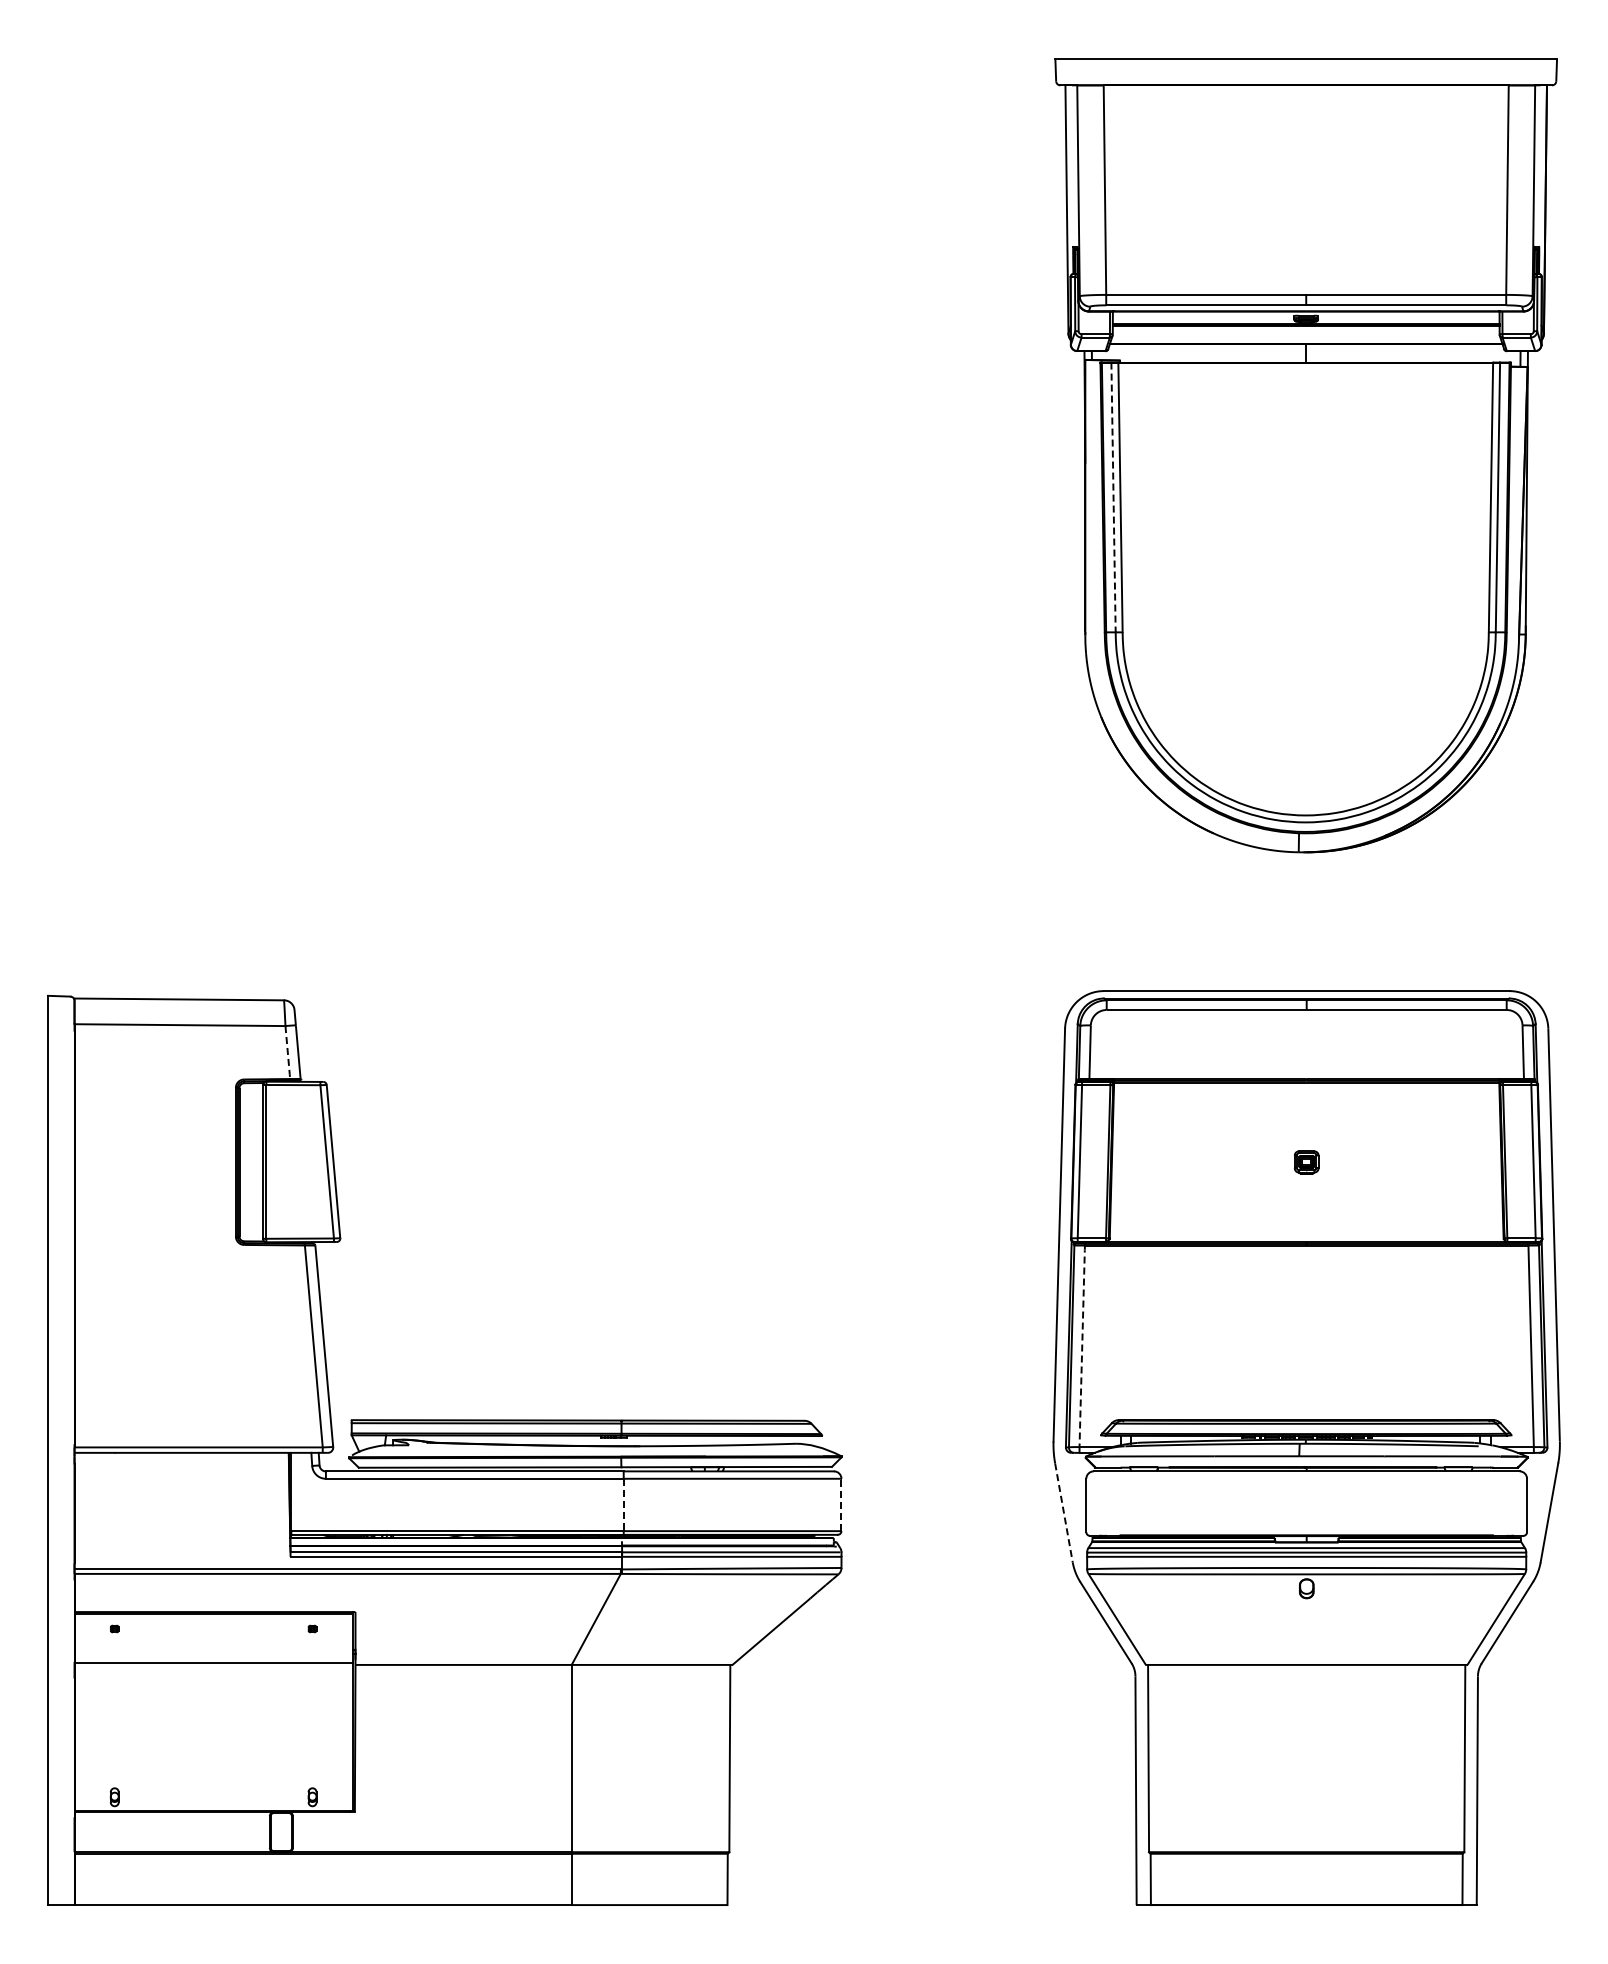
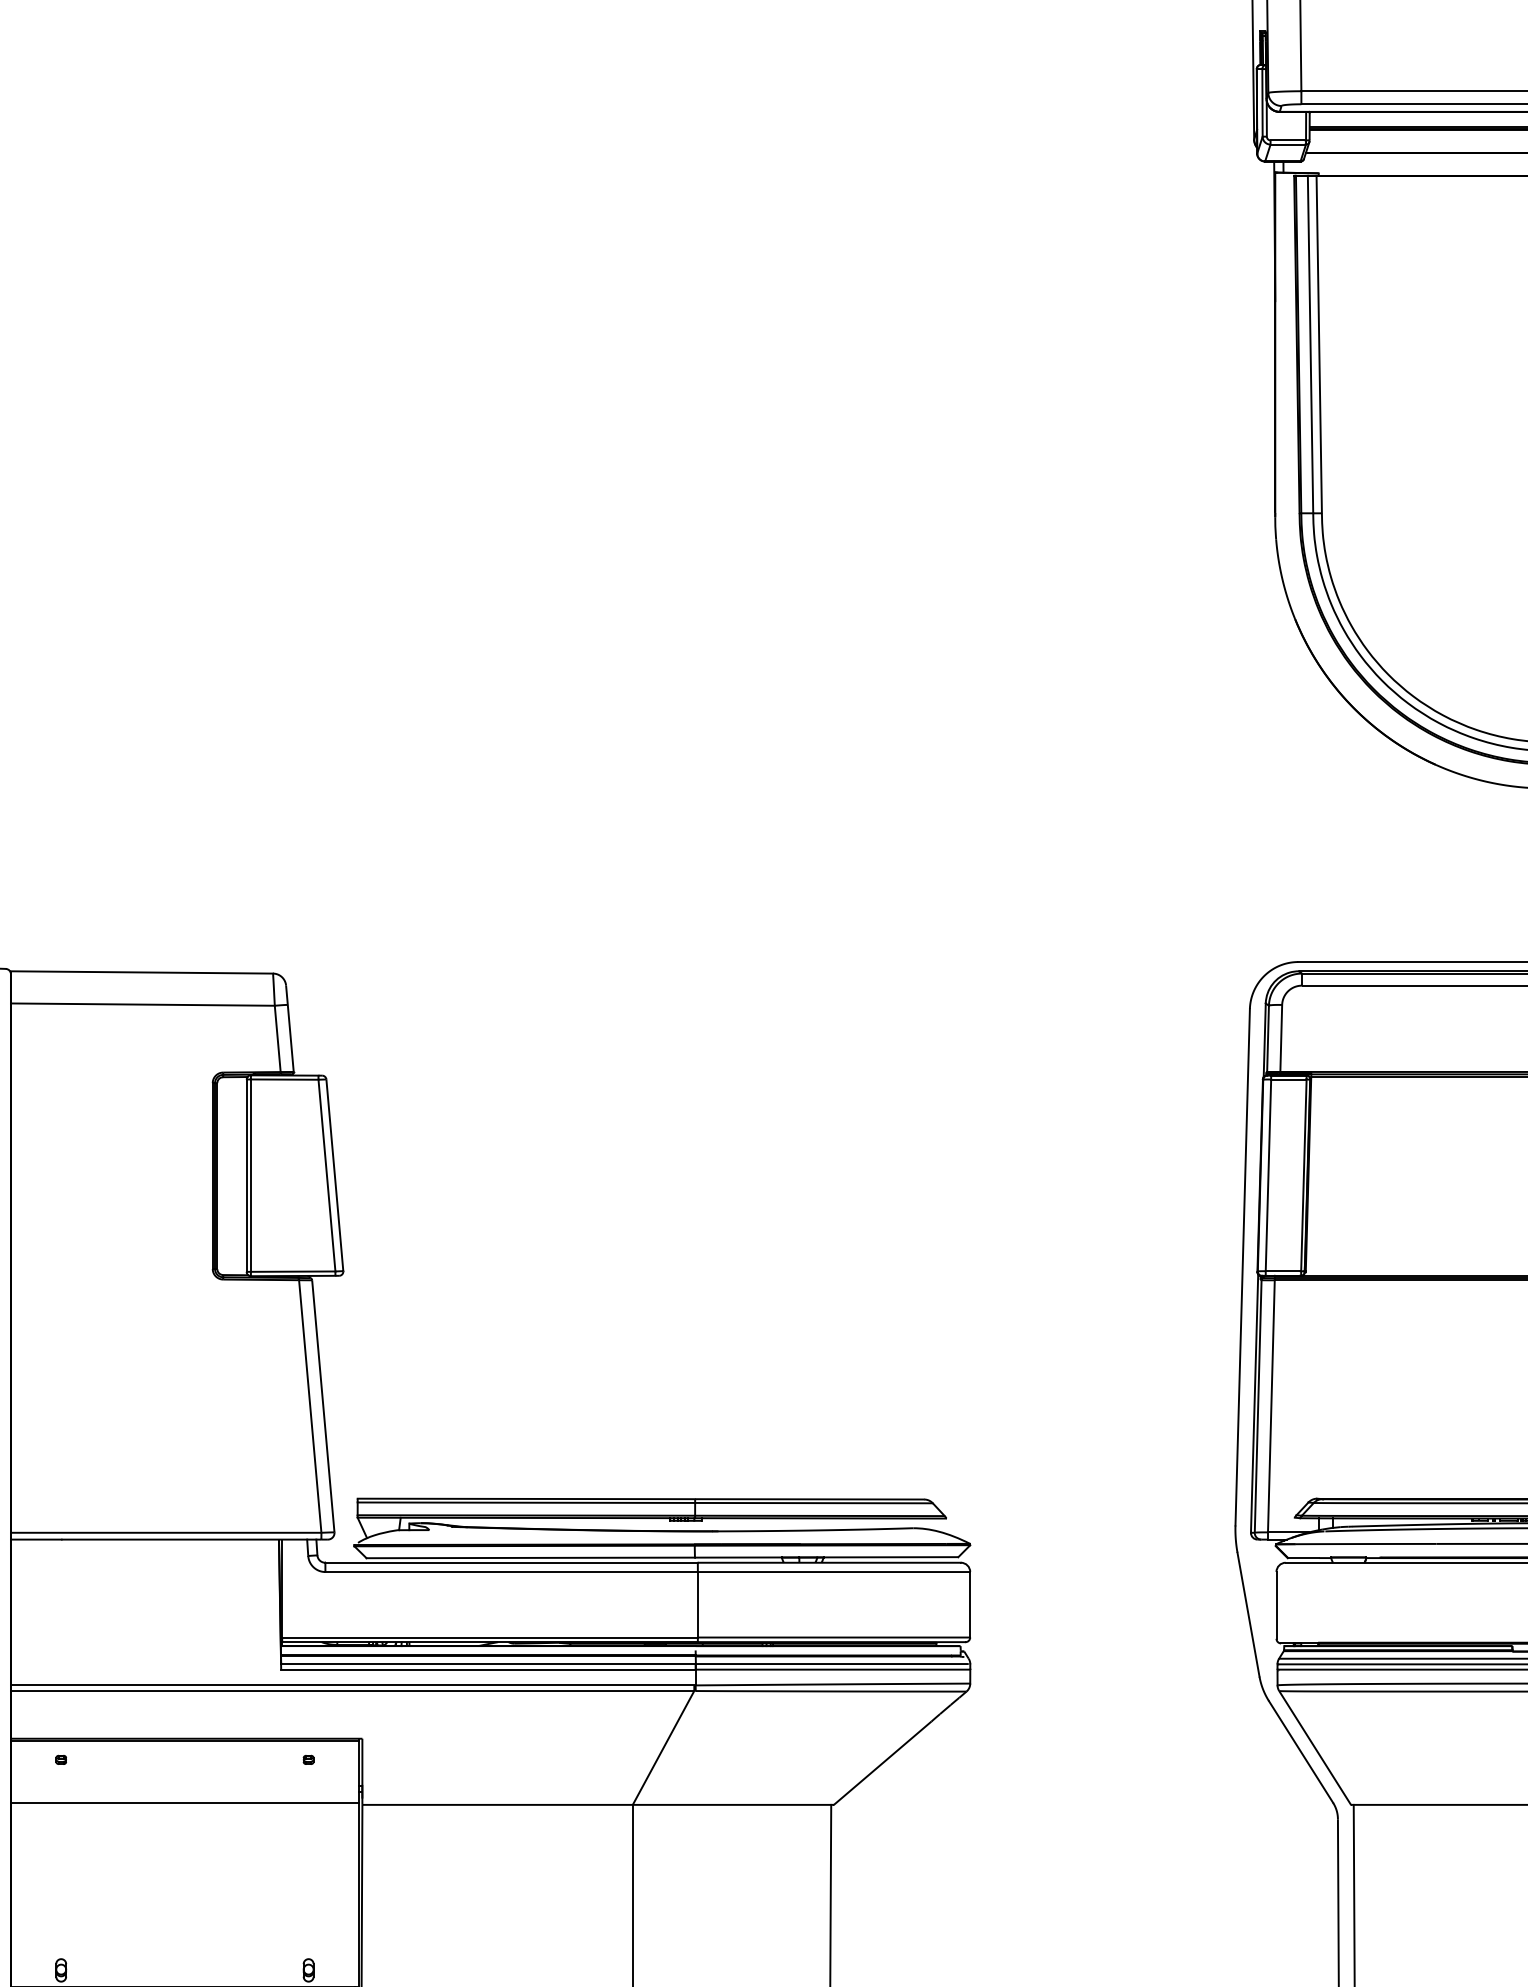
line: (1113, 497) -> (1310, 344), dashed -> solid
line: (287, 1053) -> (277, 1040), dashed -> solid
line: (1082, 1345) -> (1271, 1405), dashed -> solid
line: (841, 1504) -> (970, 1604), dashed -> solid
line: (623, 1505) -> (697, 1605), dashed -> solid
line: (1064, 1513) -> (1249, 1615), dashed -> solid

